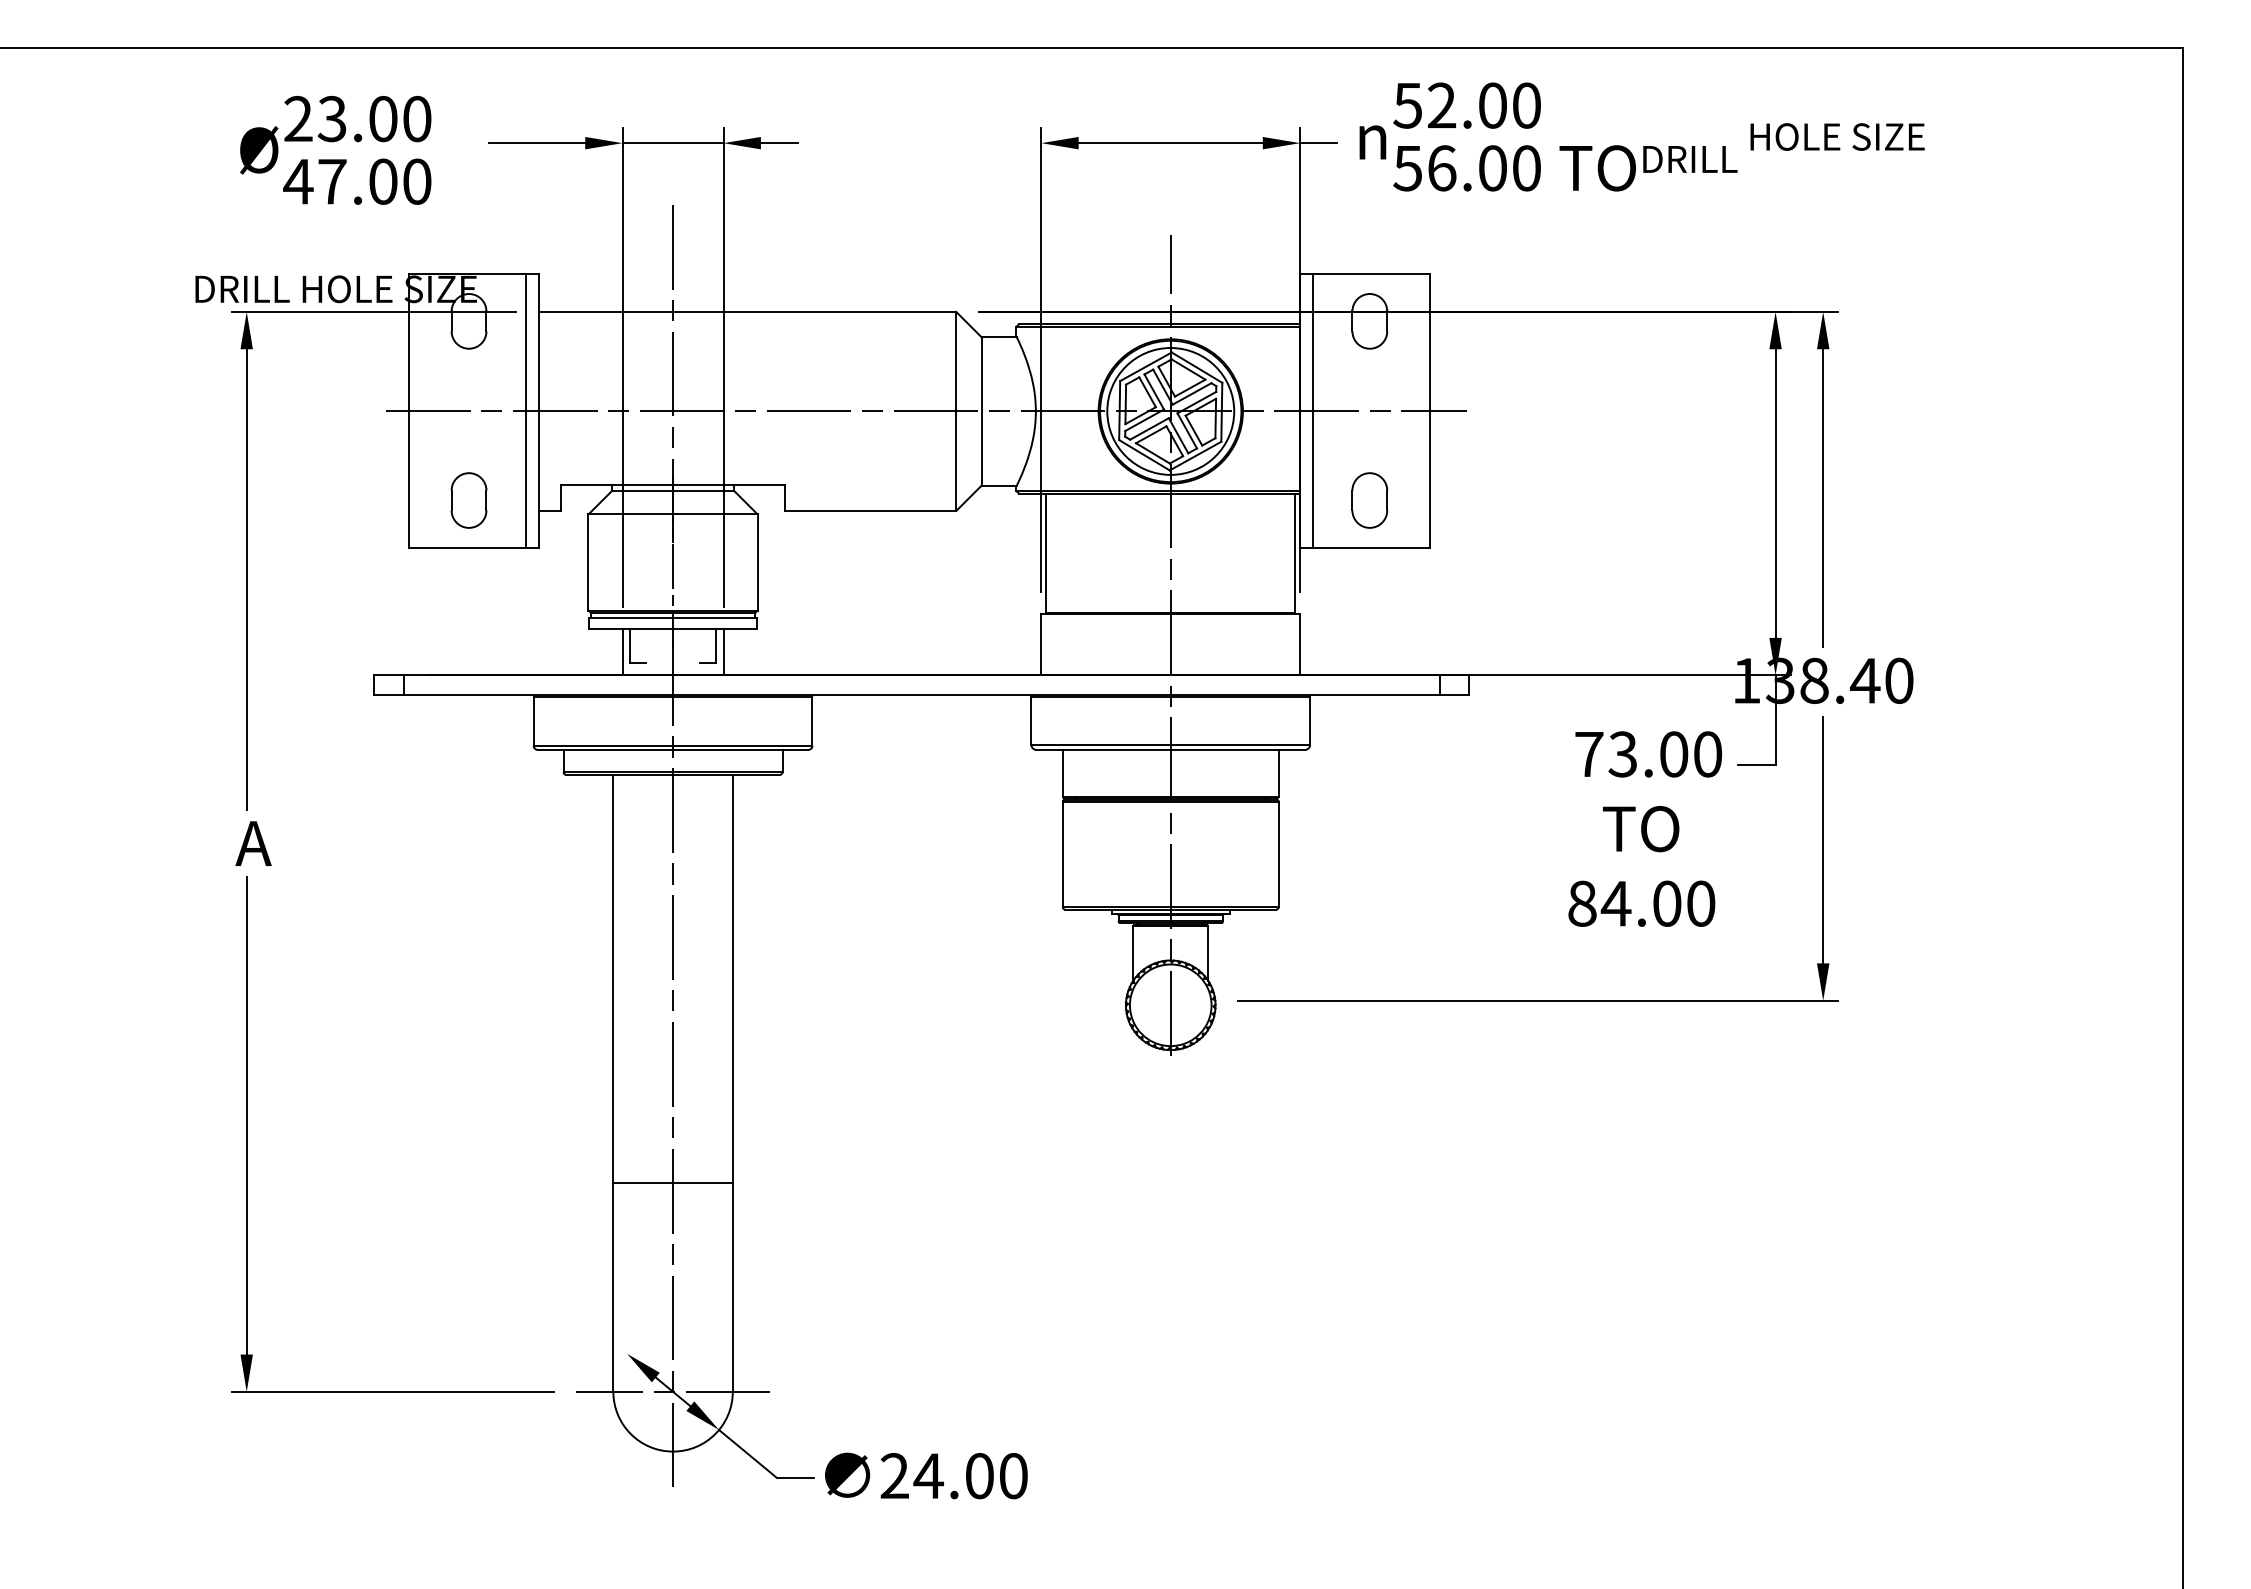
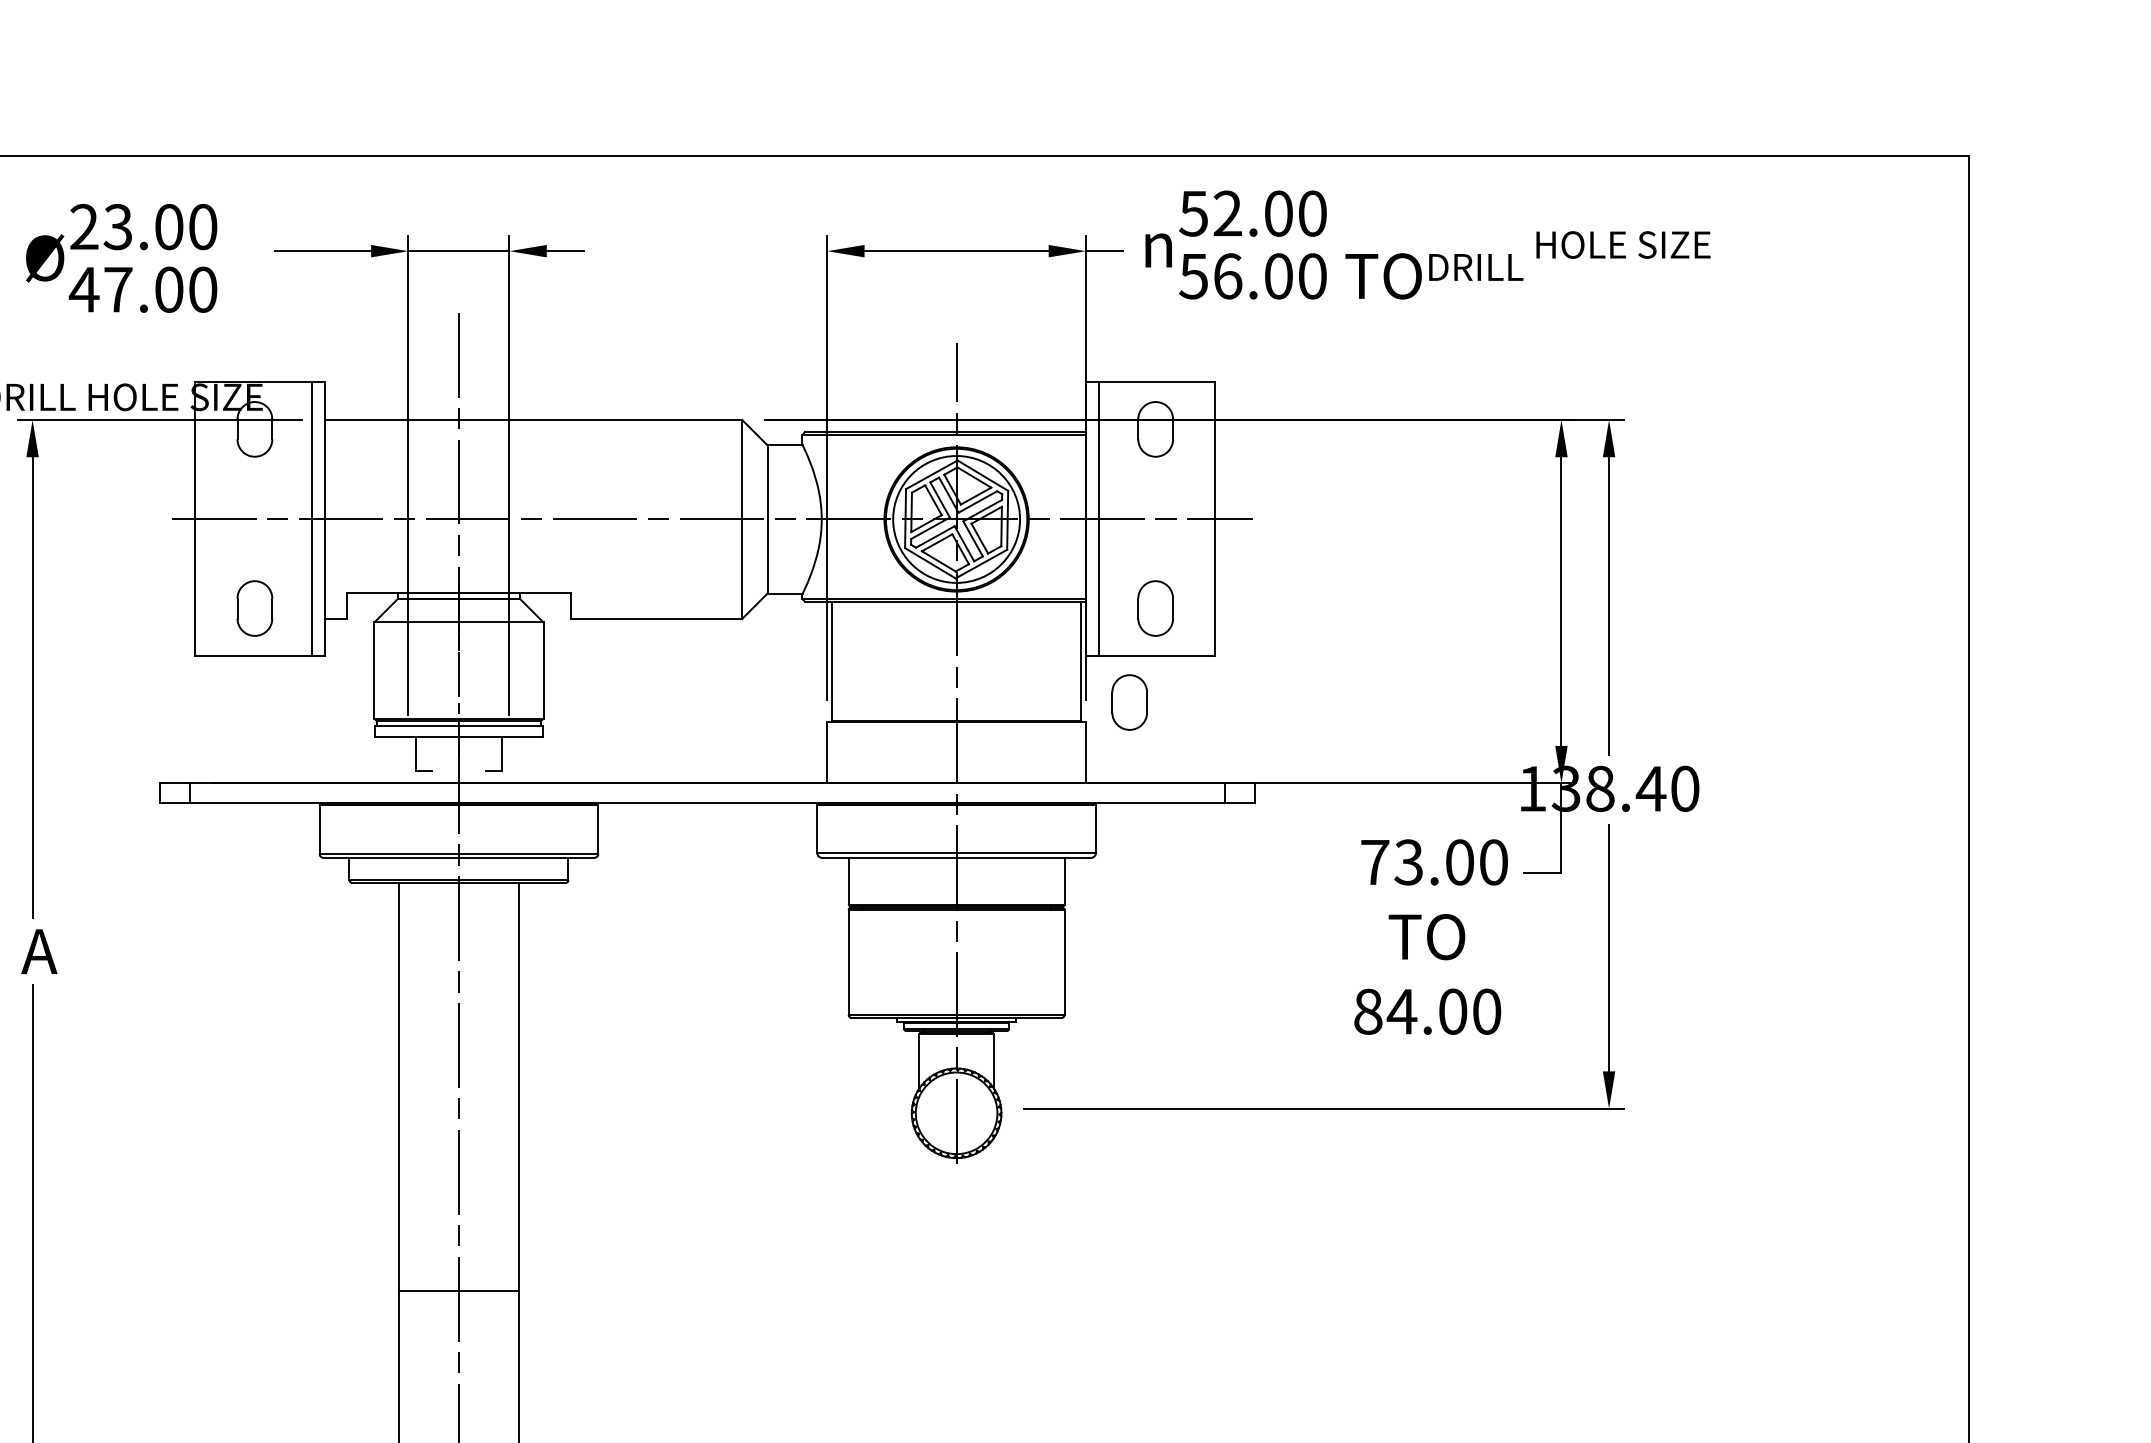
part: (1343, 594) -> (1129, 702), added
line: (622, 652) -> (408, 760), removed
line: (723, 652) -> (509, 760), removed

